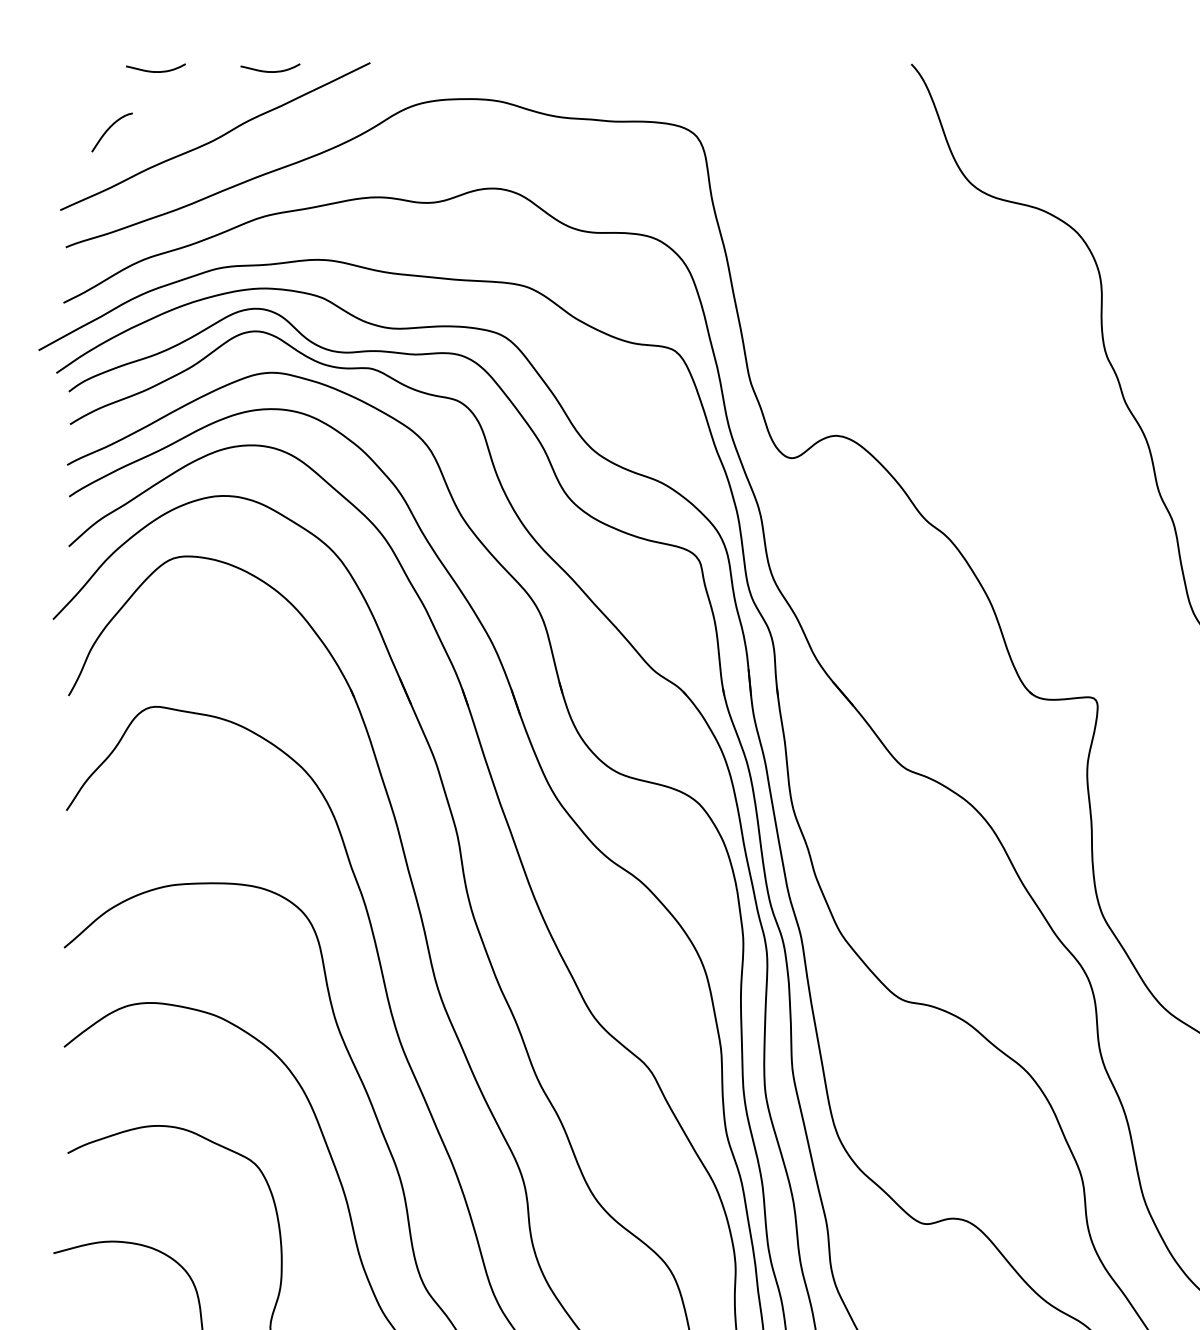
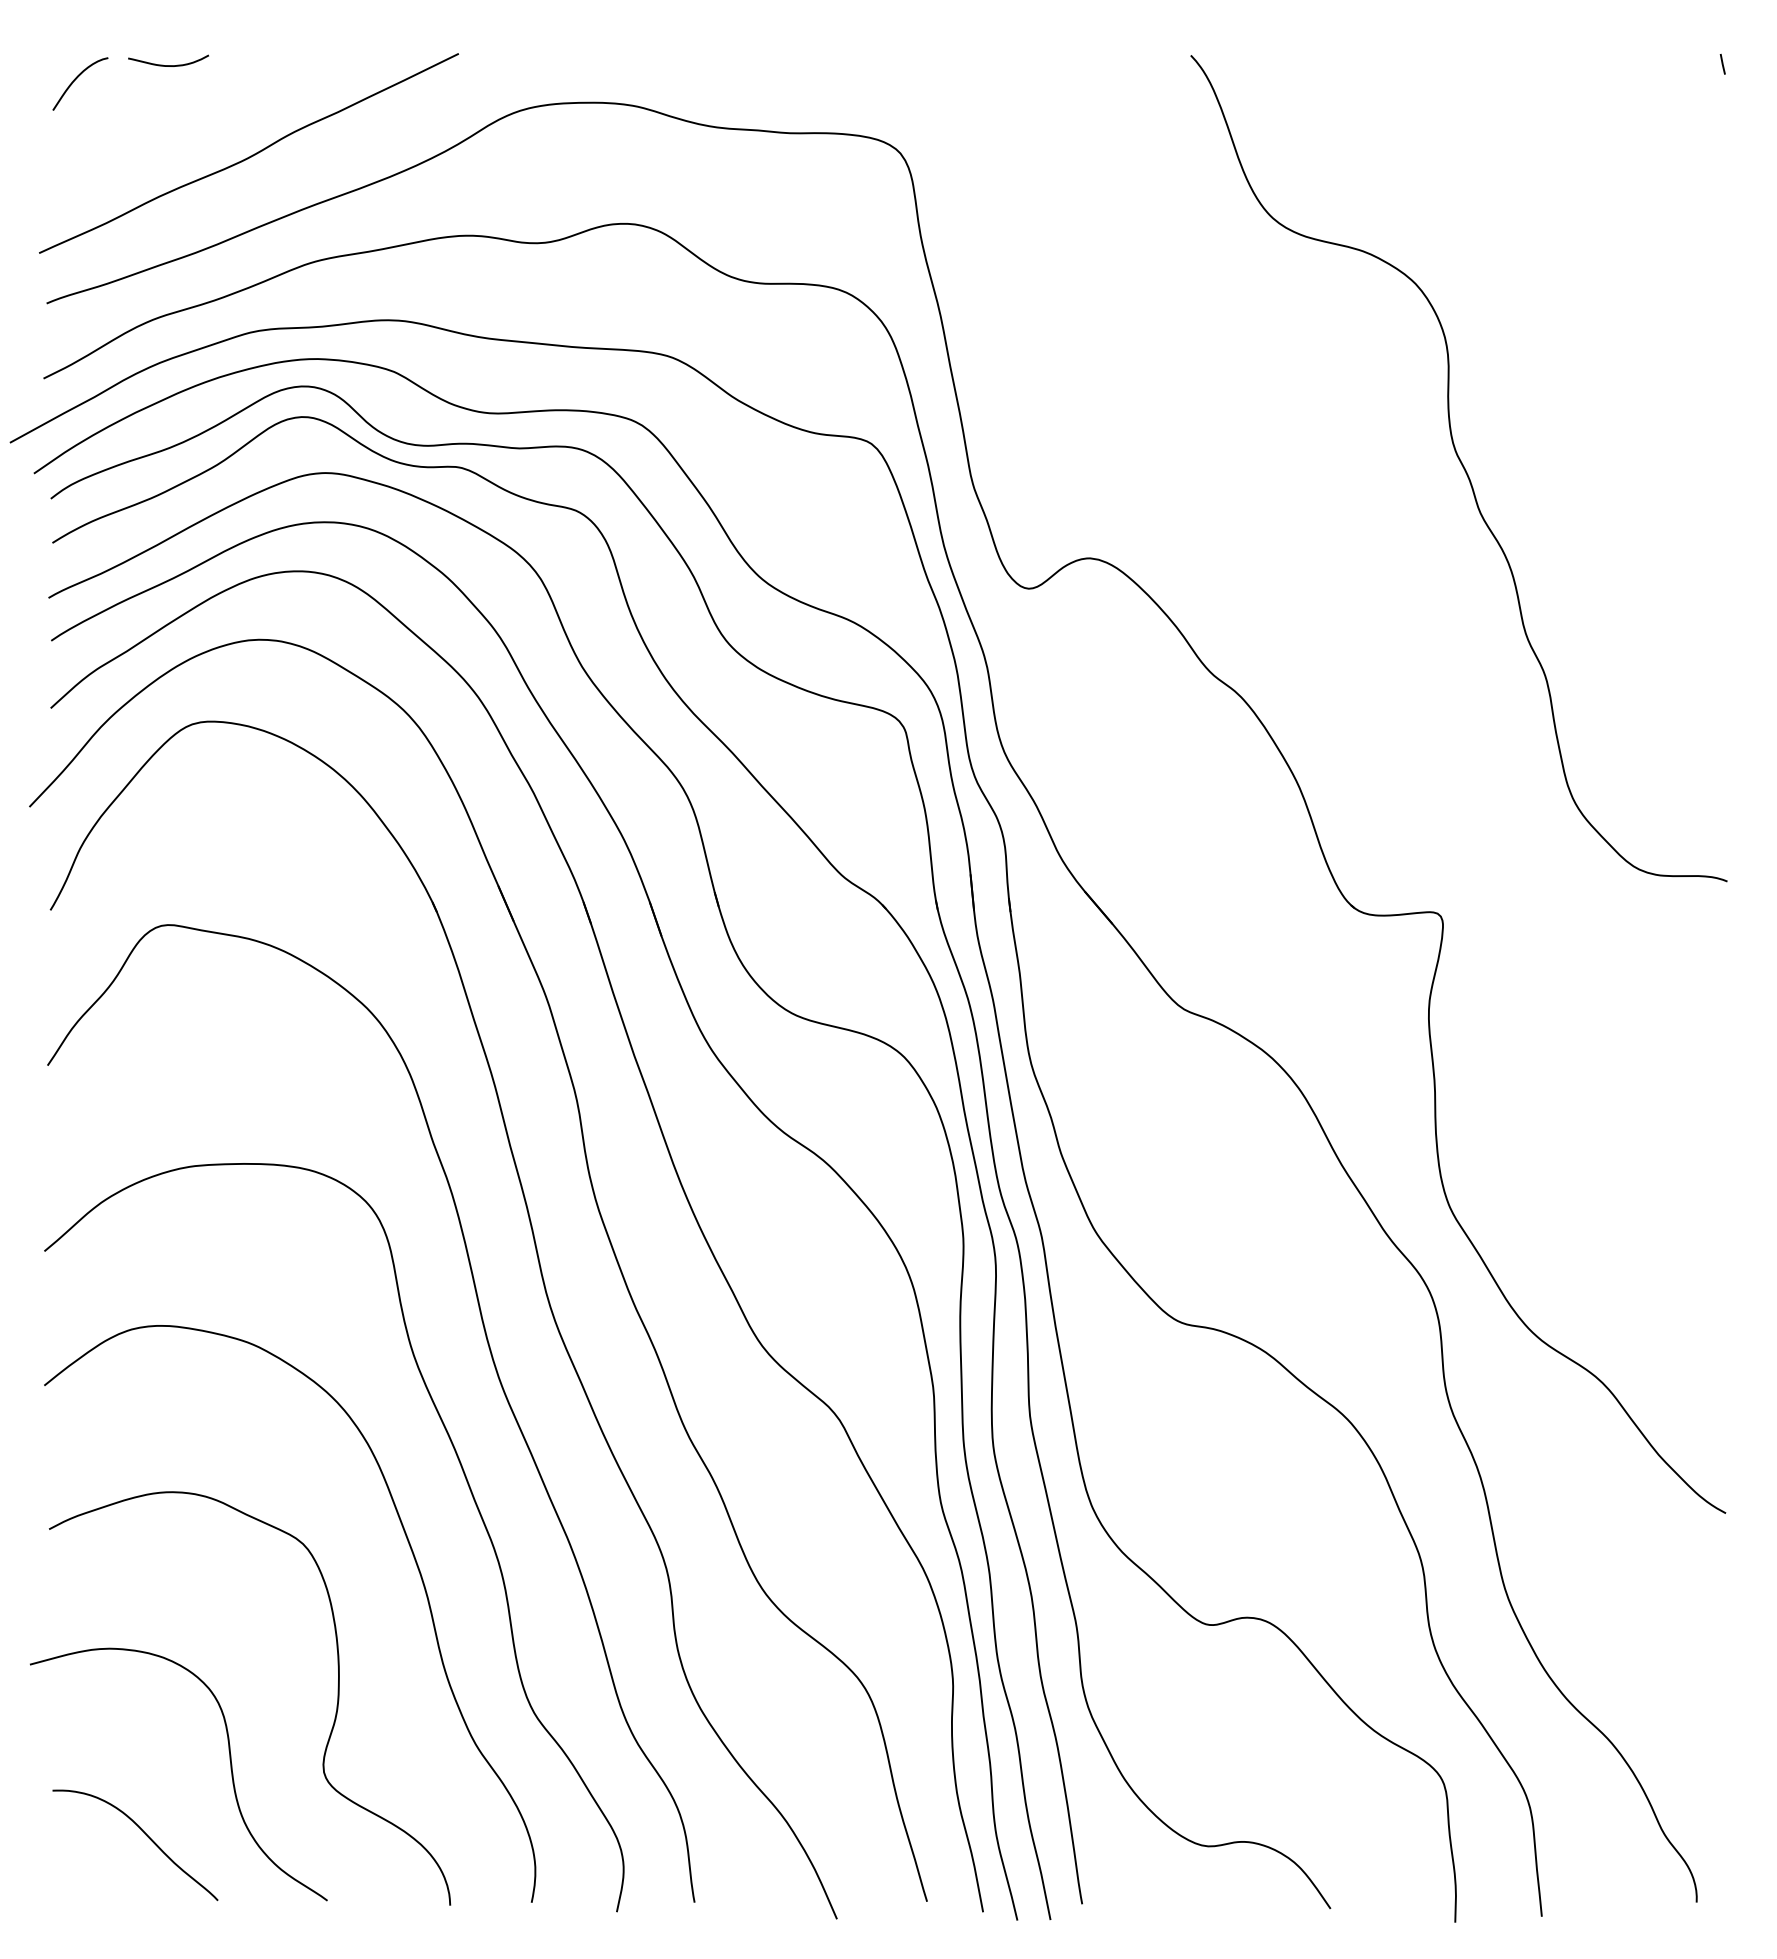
curve: (270, 71) -> (323, 65), removed
curve: (109, 129) -> (76, 79), moved

